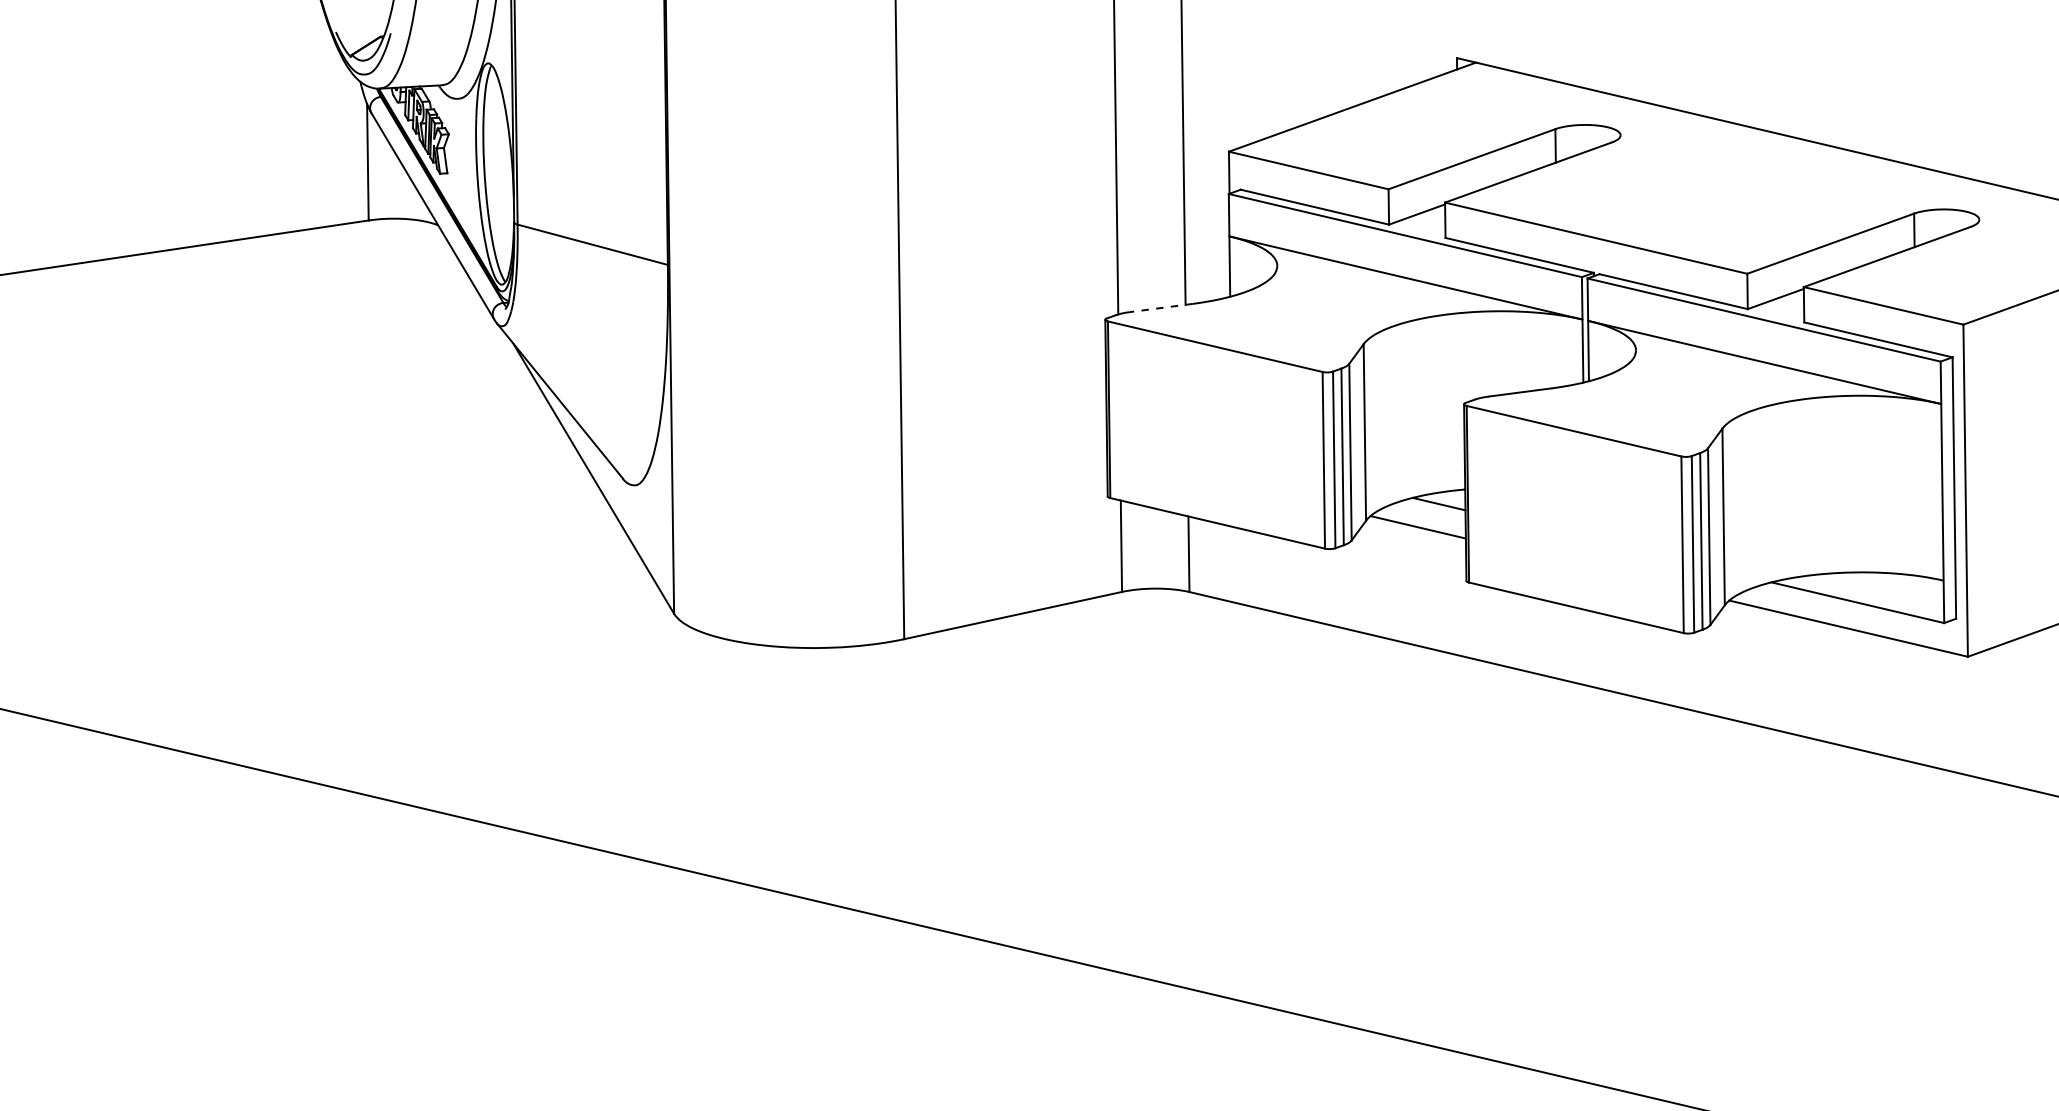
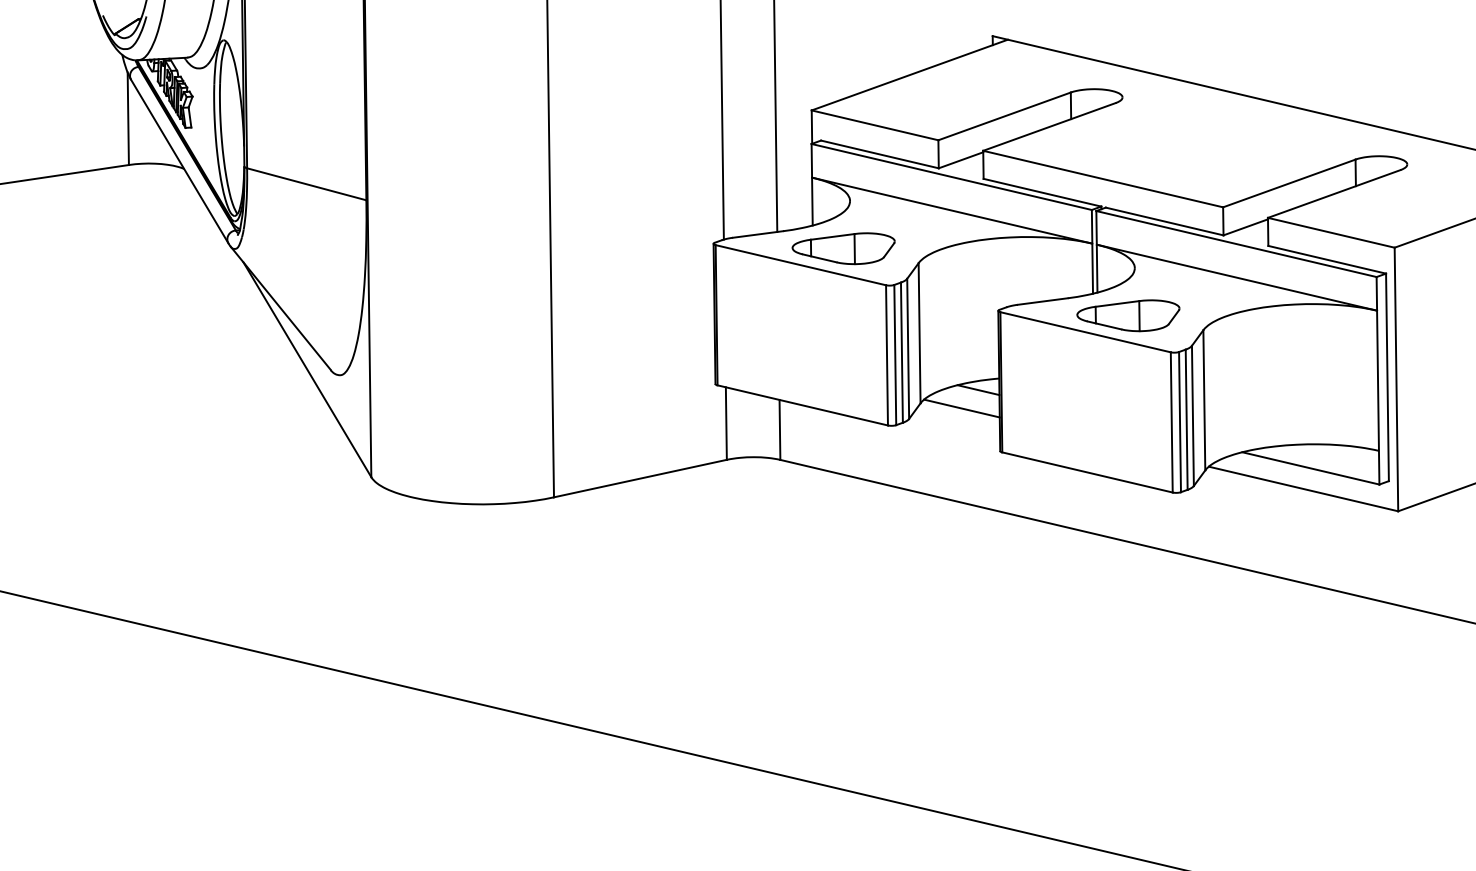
line: (1161, 308) -> (758, 234), dashed -> solid
part: (1269, 325) -> (843, 248), added
part: (1627, 410) -> (1128, 315), added

